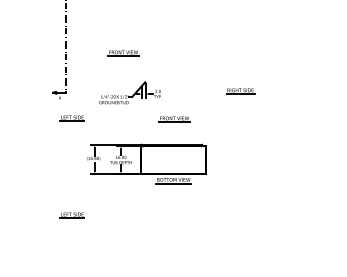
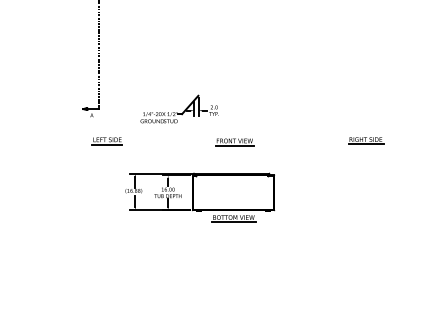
part: (123, 53) -> (171, 59), removed
part: (240, 91) -> (365, 141), moved
part: (71, 215) -> (106, 262), removed

